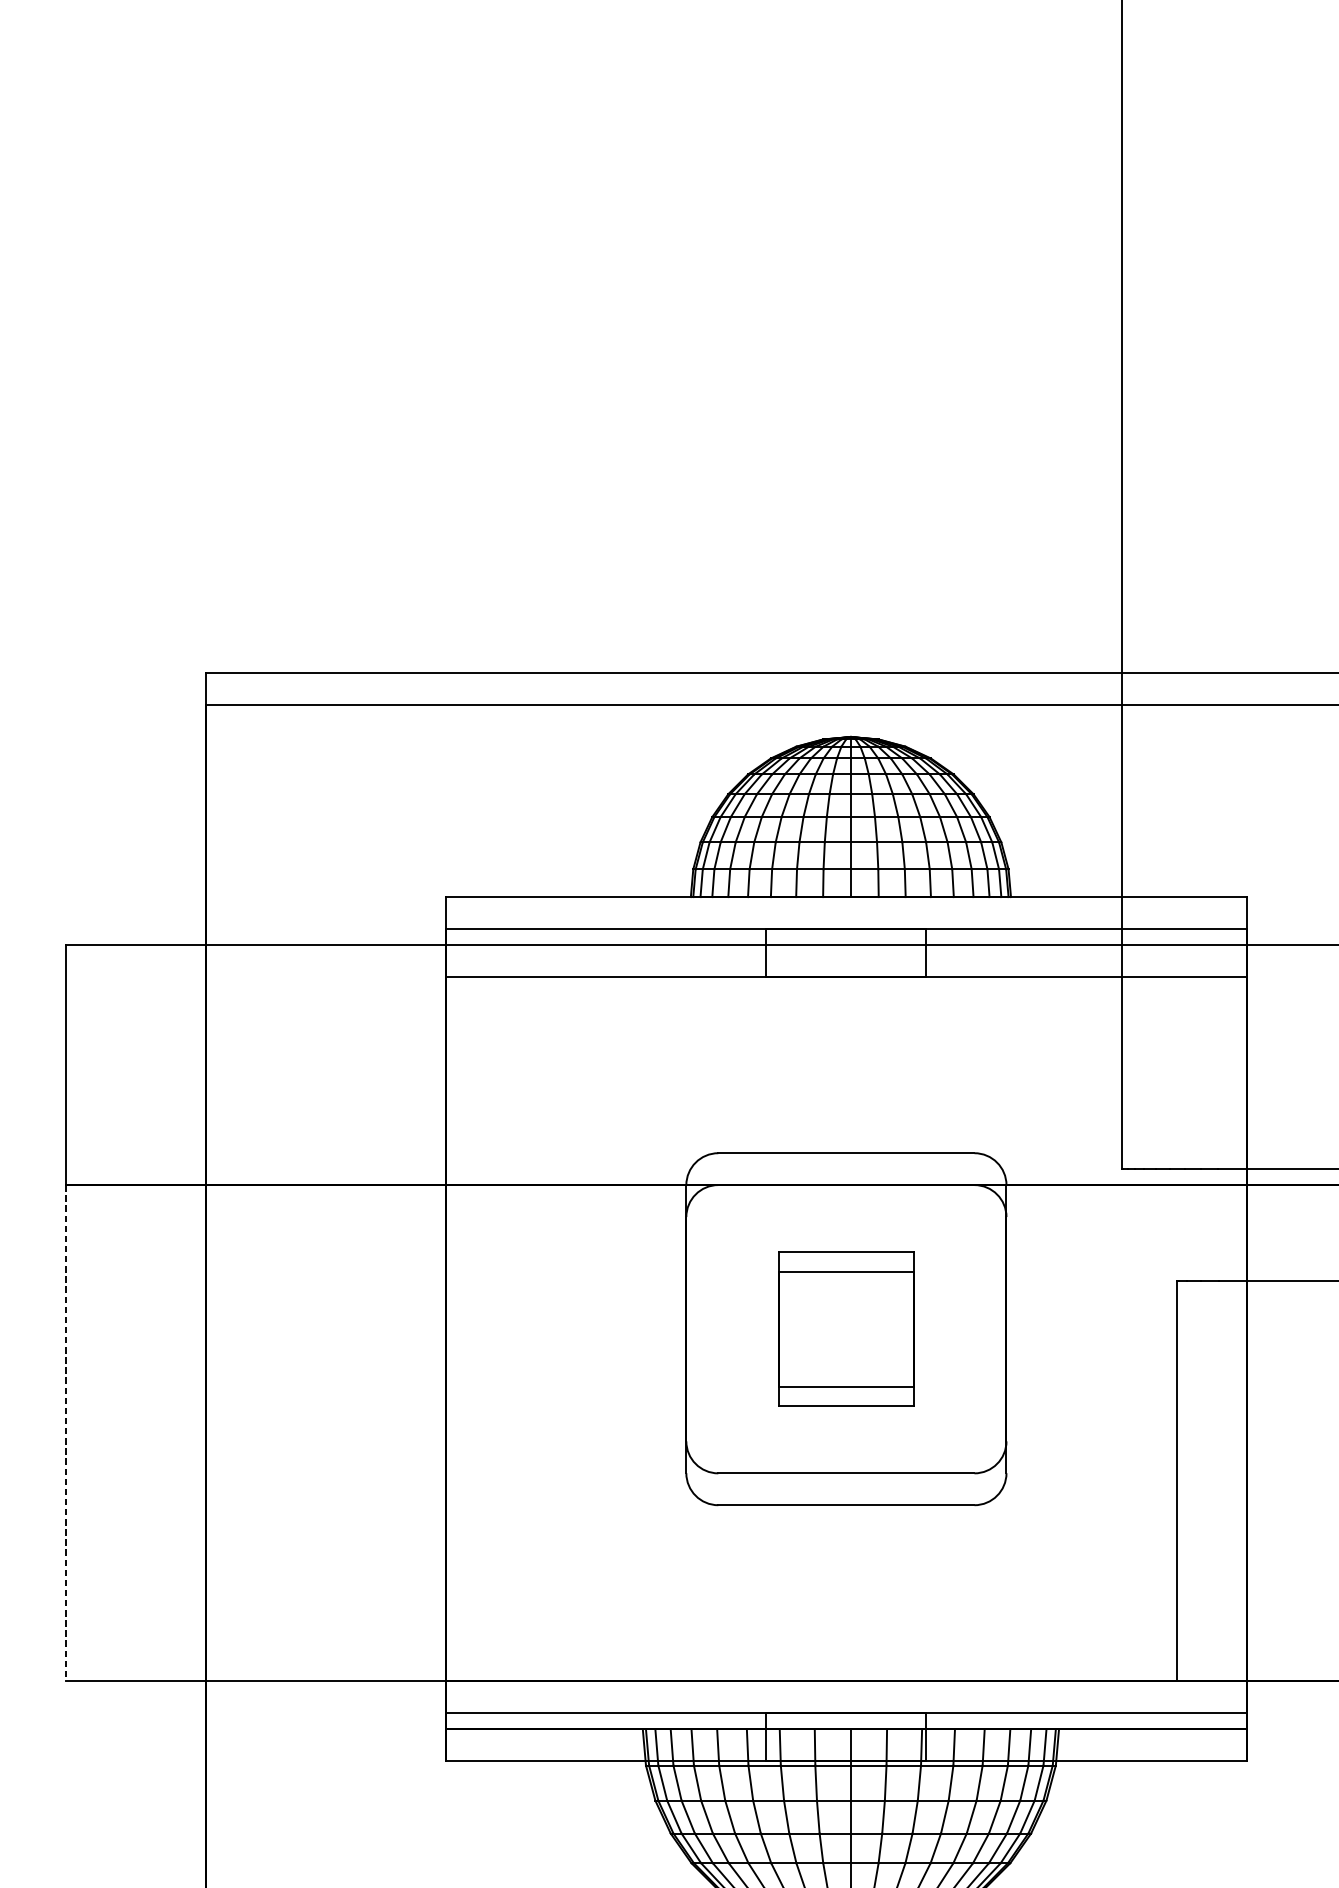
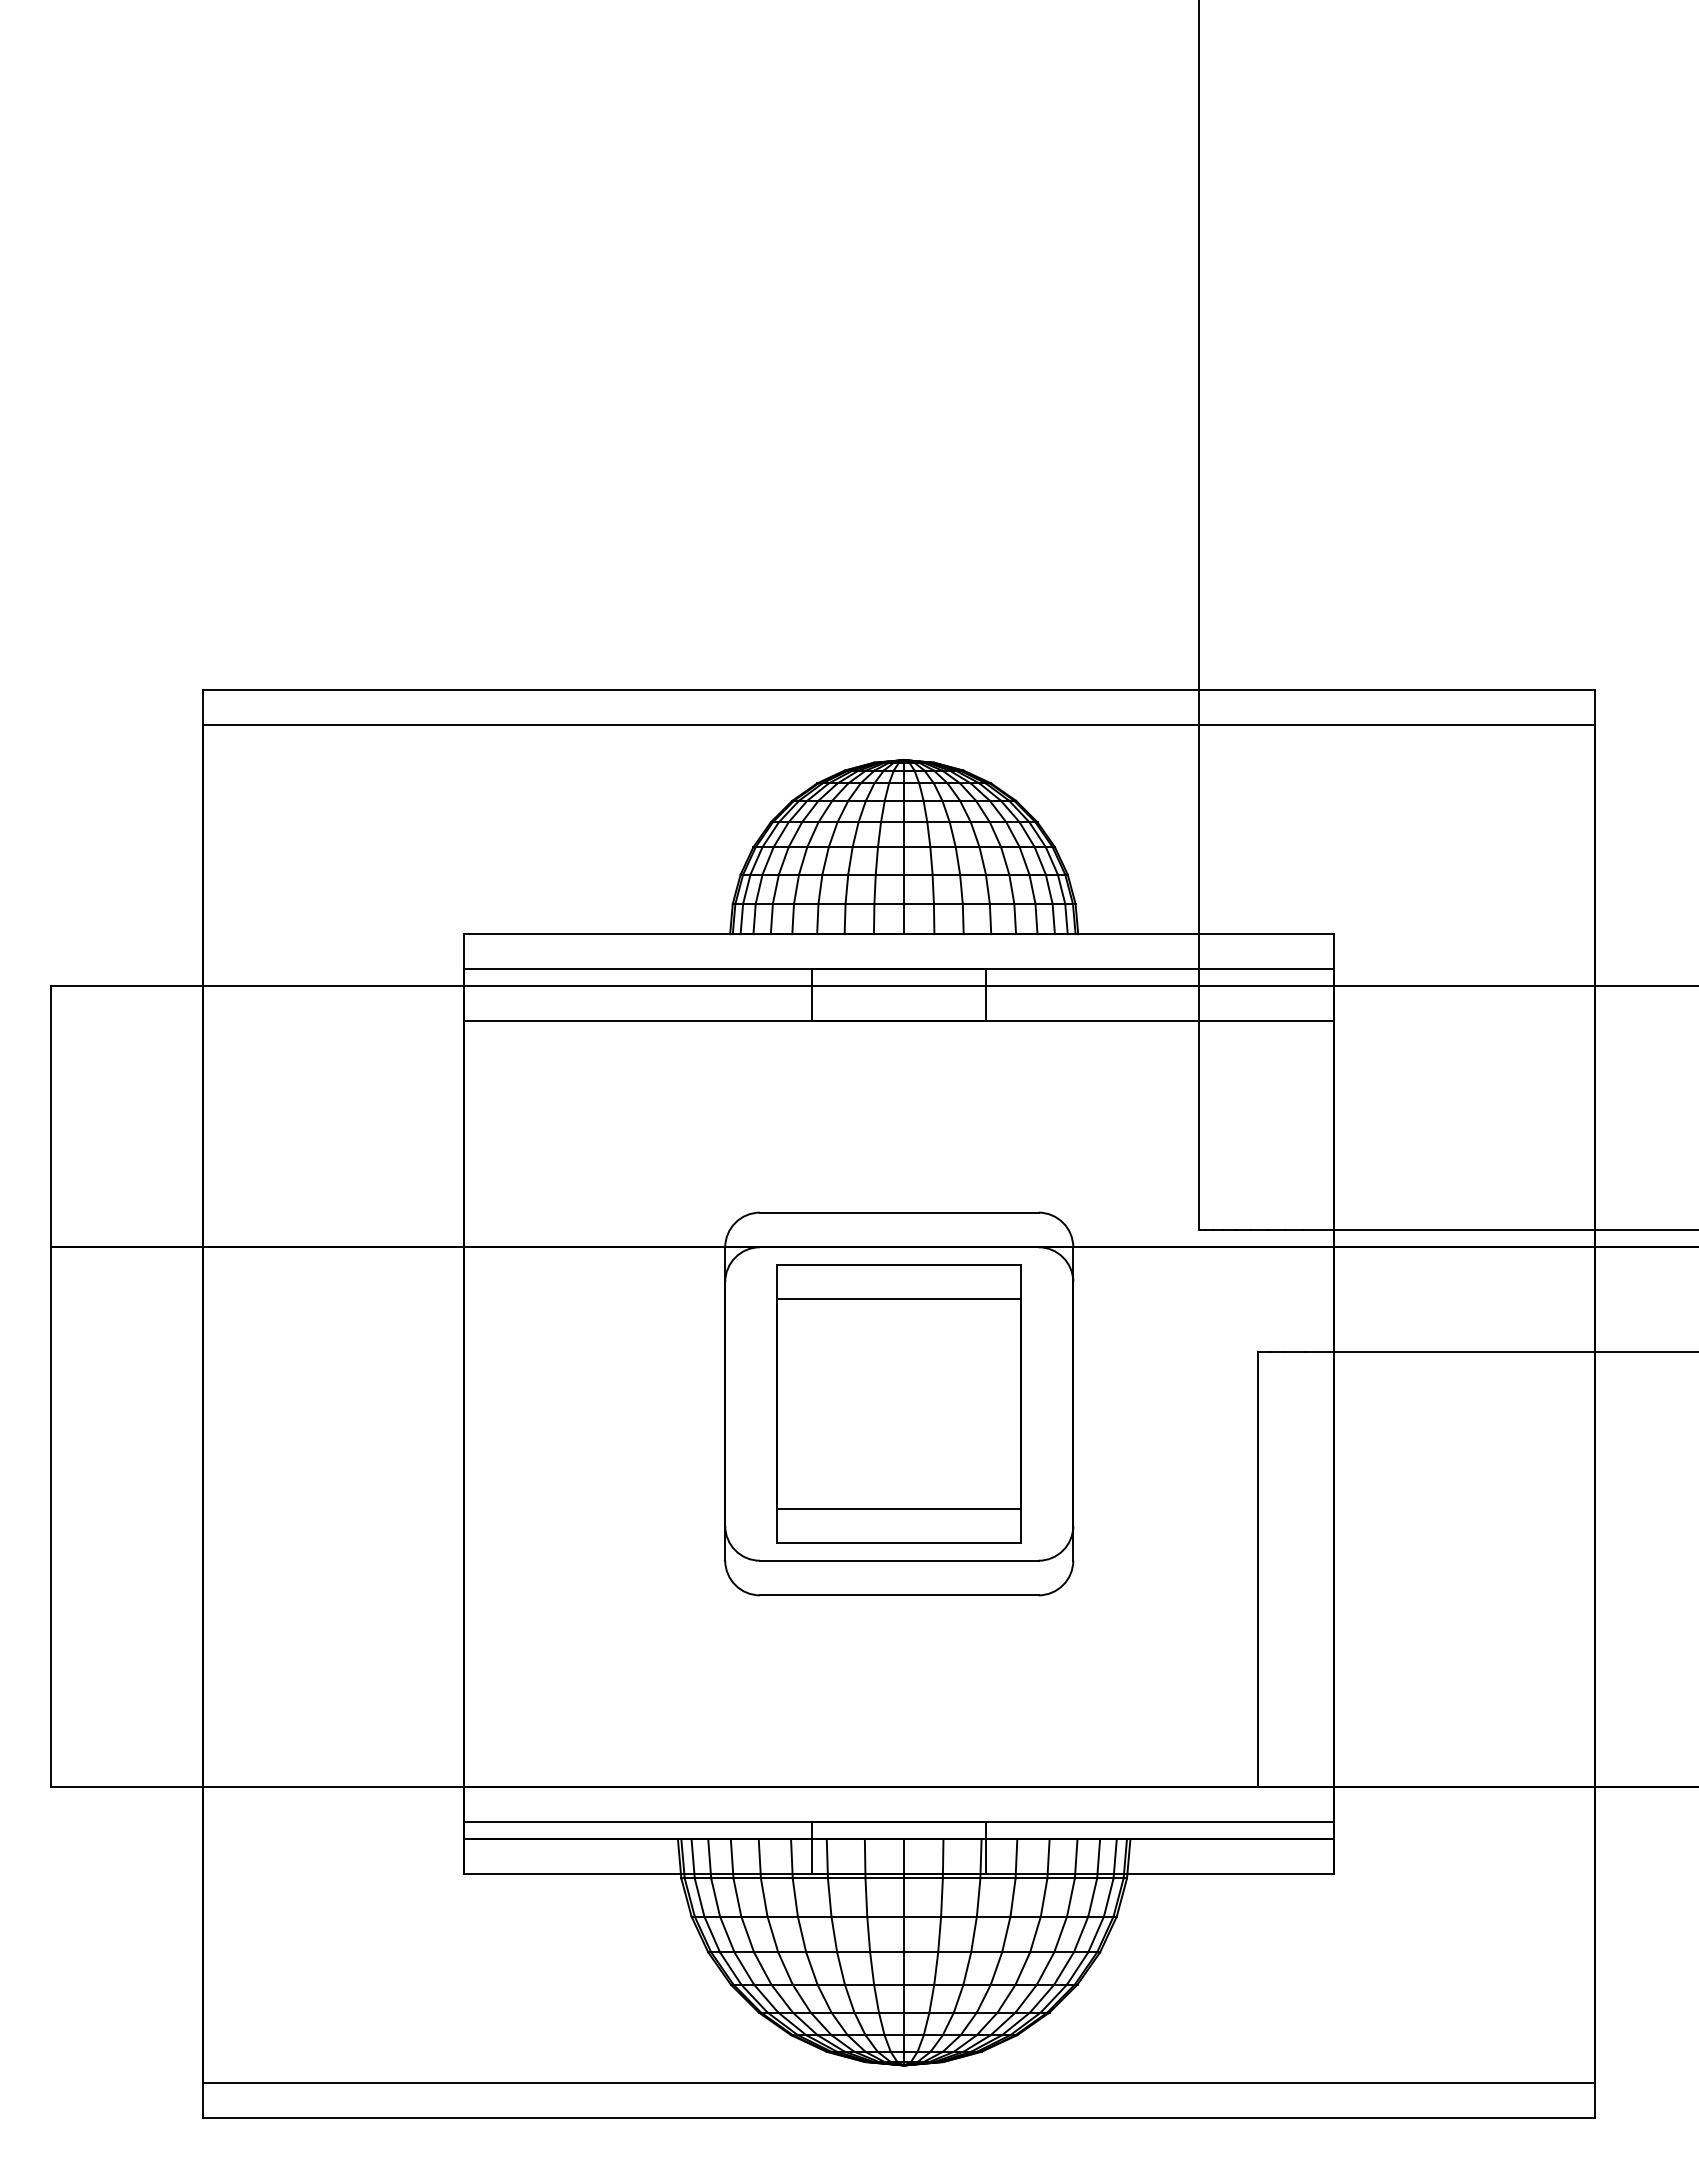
part: (845, 1328) -> (898, 1403), size x1.67
line: (66, 1433) -> (51, 1517), dashed -> solid

